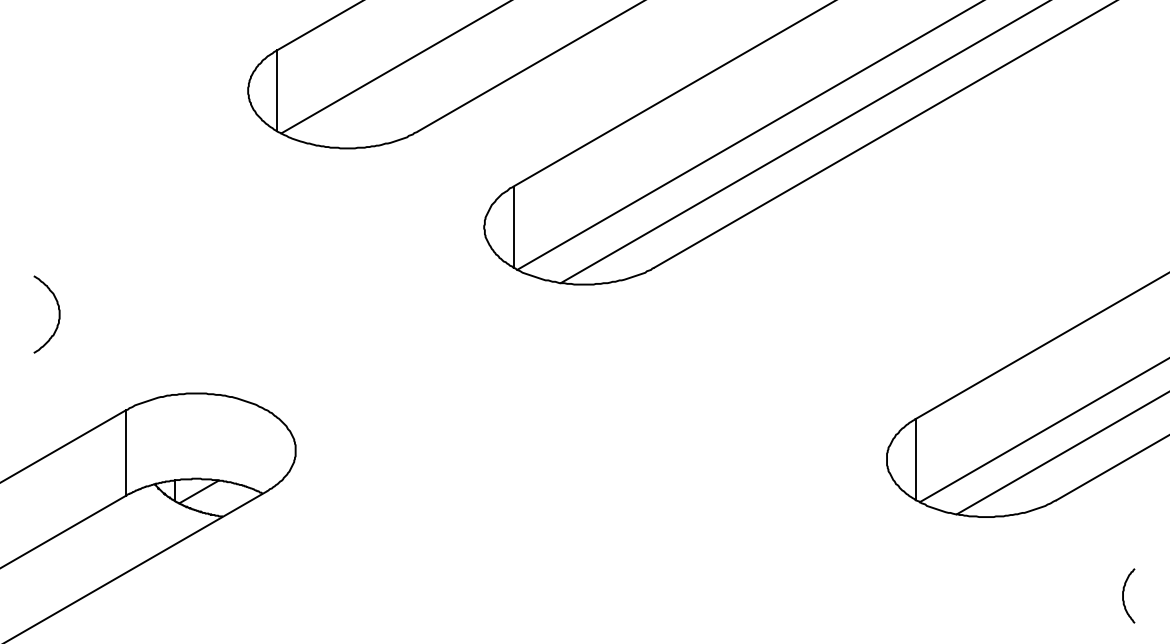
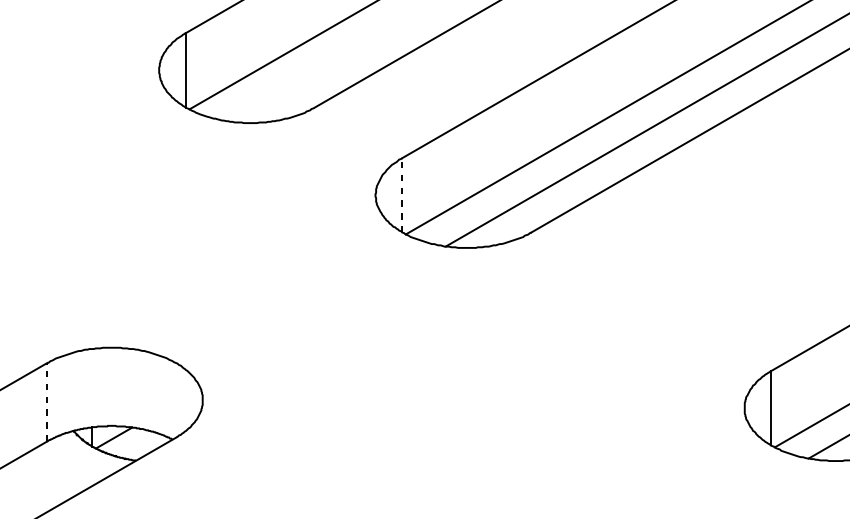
line: (513, 227) -> (402, 195), solid -> dashed
line: (125, 453) -> (46, 402), solid -> dashed

